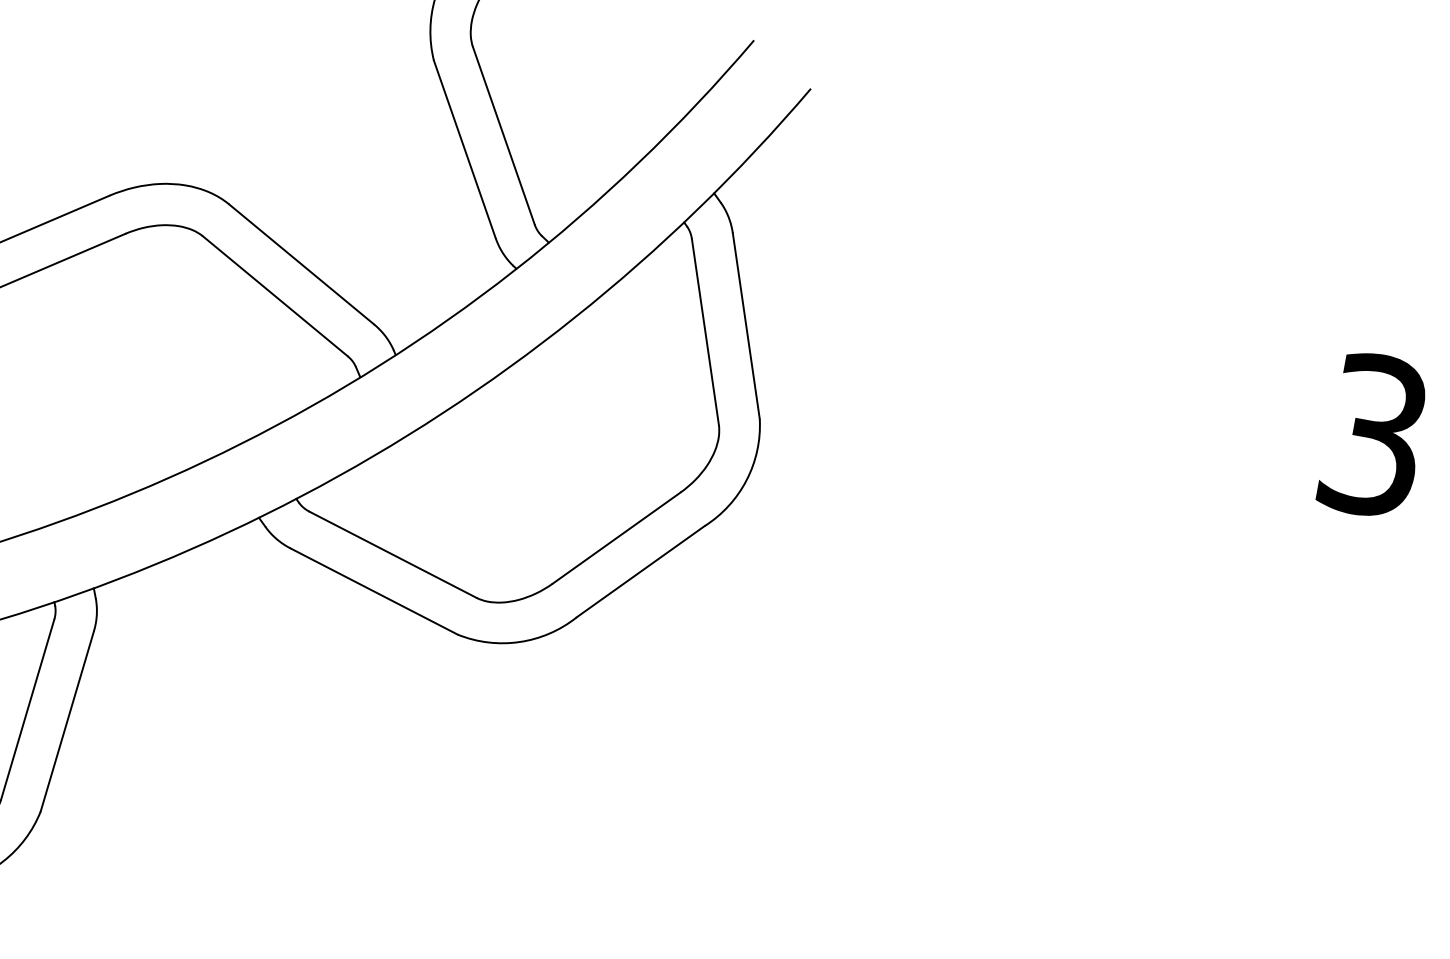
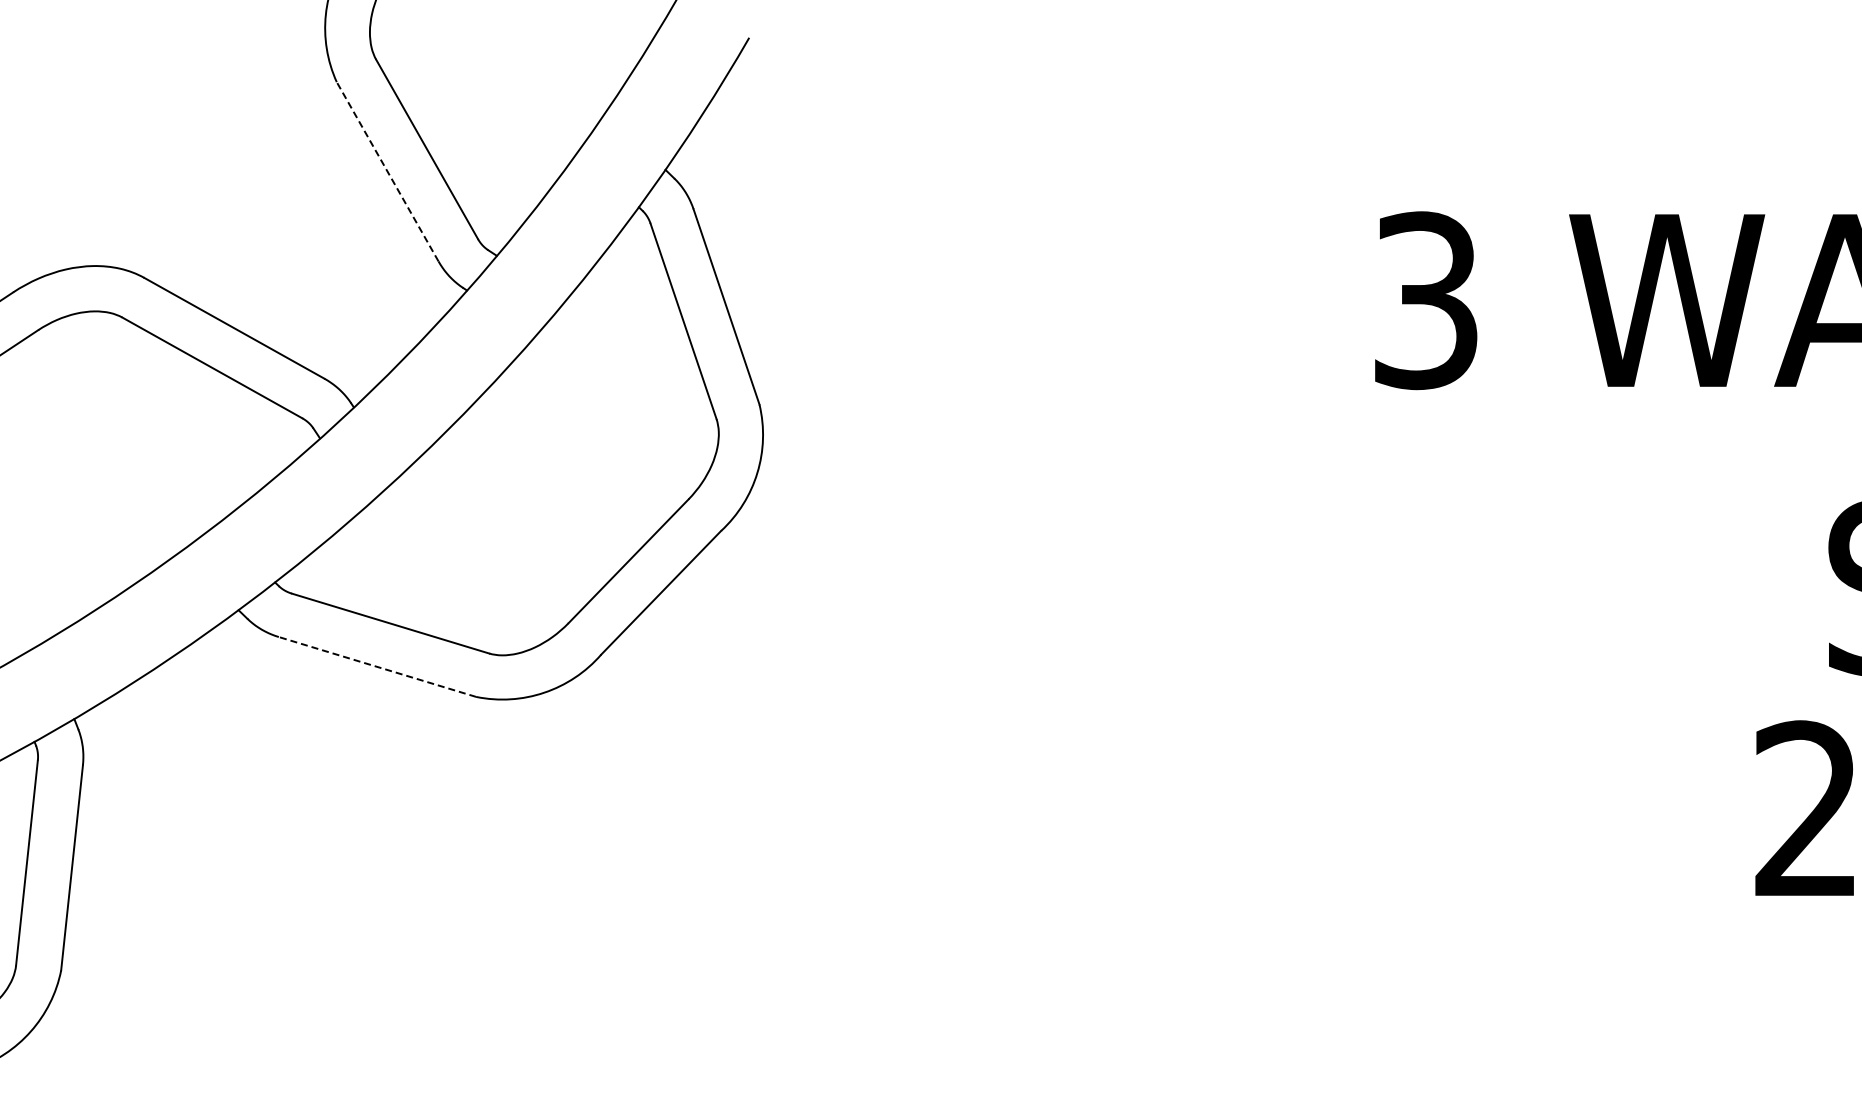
line: (464, 149) -> (387, 171), solid -> dashed
line: (374, 591) -> (377, 666), solid -> dashed

